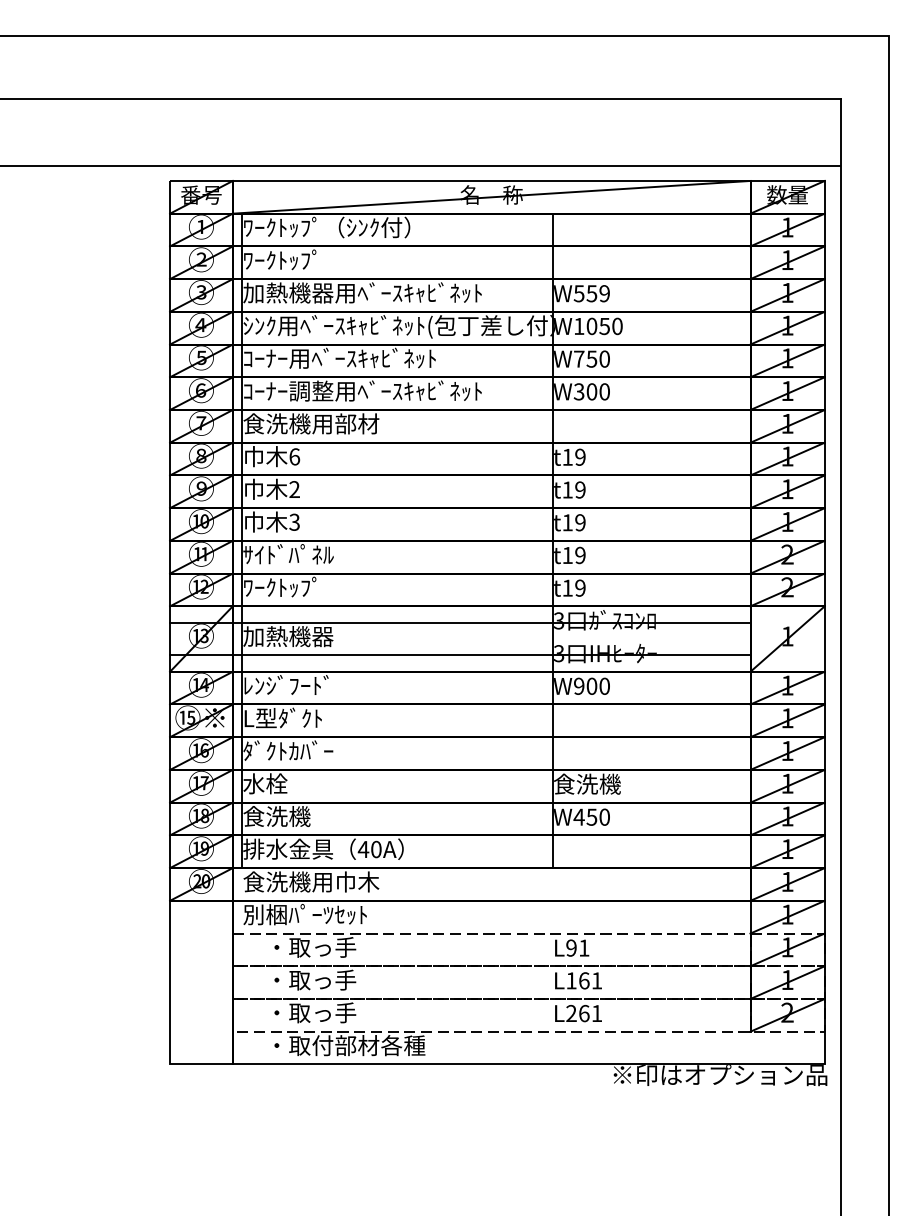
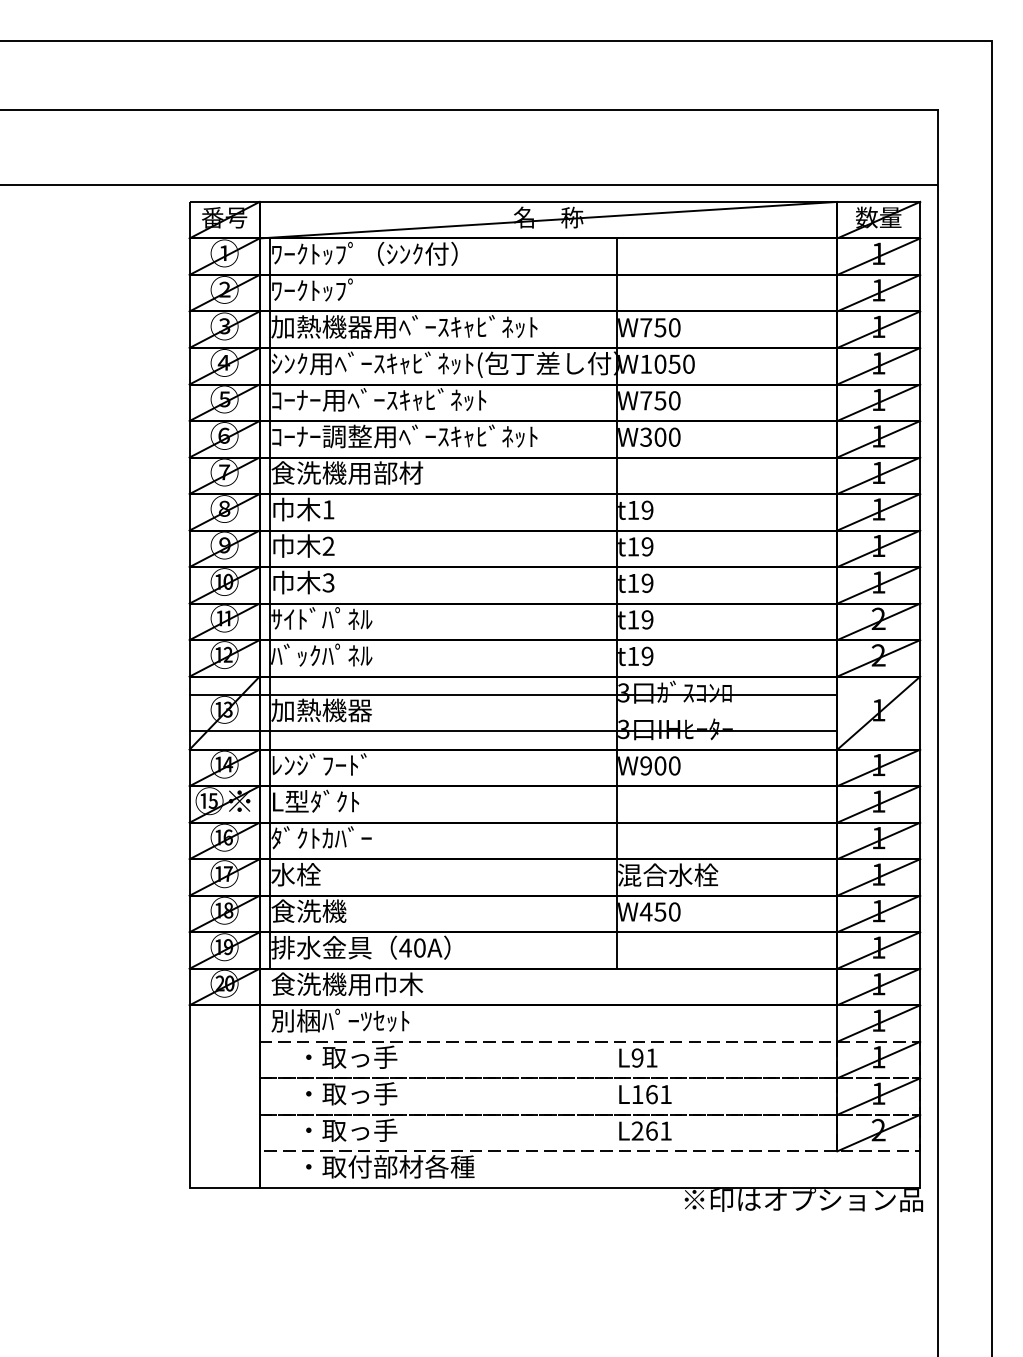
text: (591, 293) -> (659, 327), W559 -> W750
text: (294, 456) -> (328, 509), 6 -> 1
text: (288, 586) -> (321, 654), ﾜｰｸﾄｯﾌﾟ -> ﾊﾞｯｸﾊﾟﾈﾙ
text: (598, 783) -> (667, 874), 食洗機 -> 混合水栓

